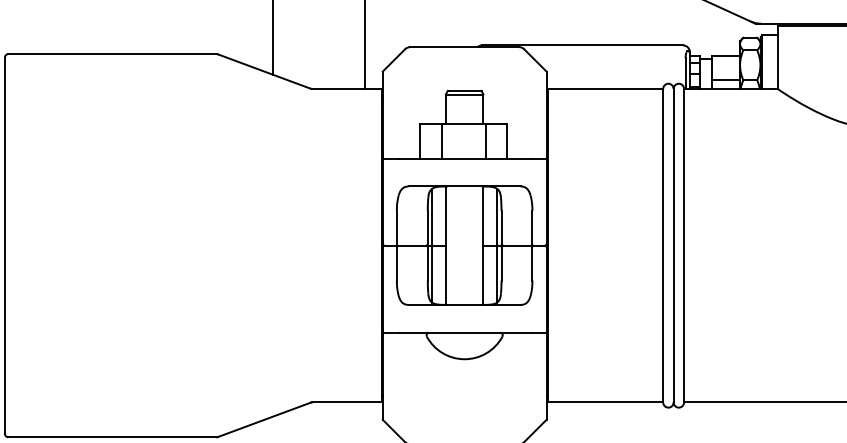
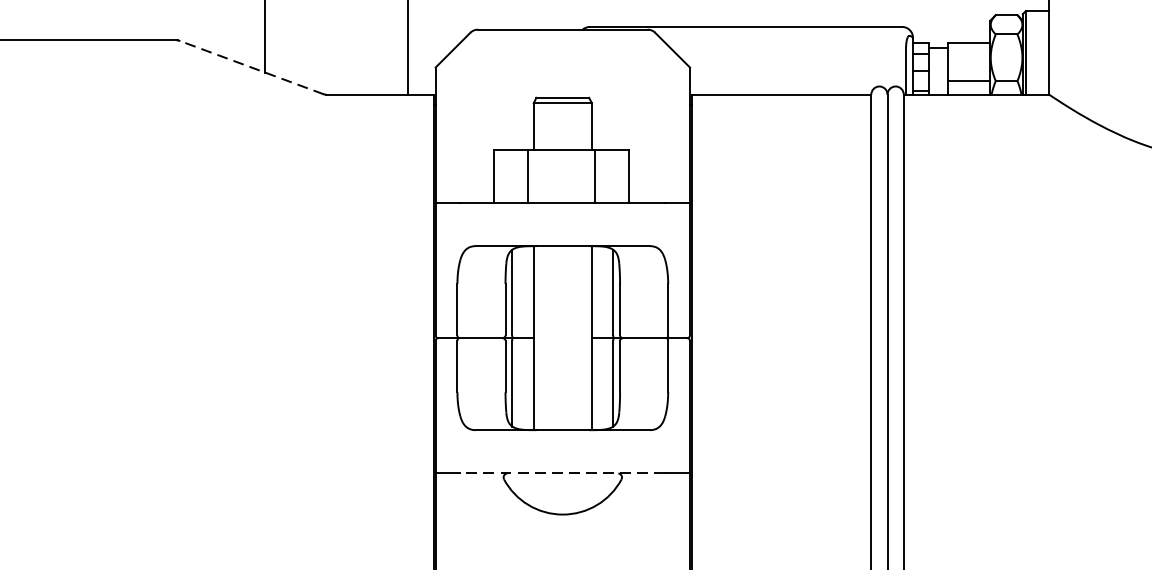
line: (264, 71) -> (251, 67), solid -> dashed
line: (464, 332) -> (562, 473), solid -> dashed

